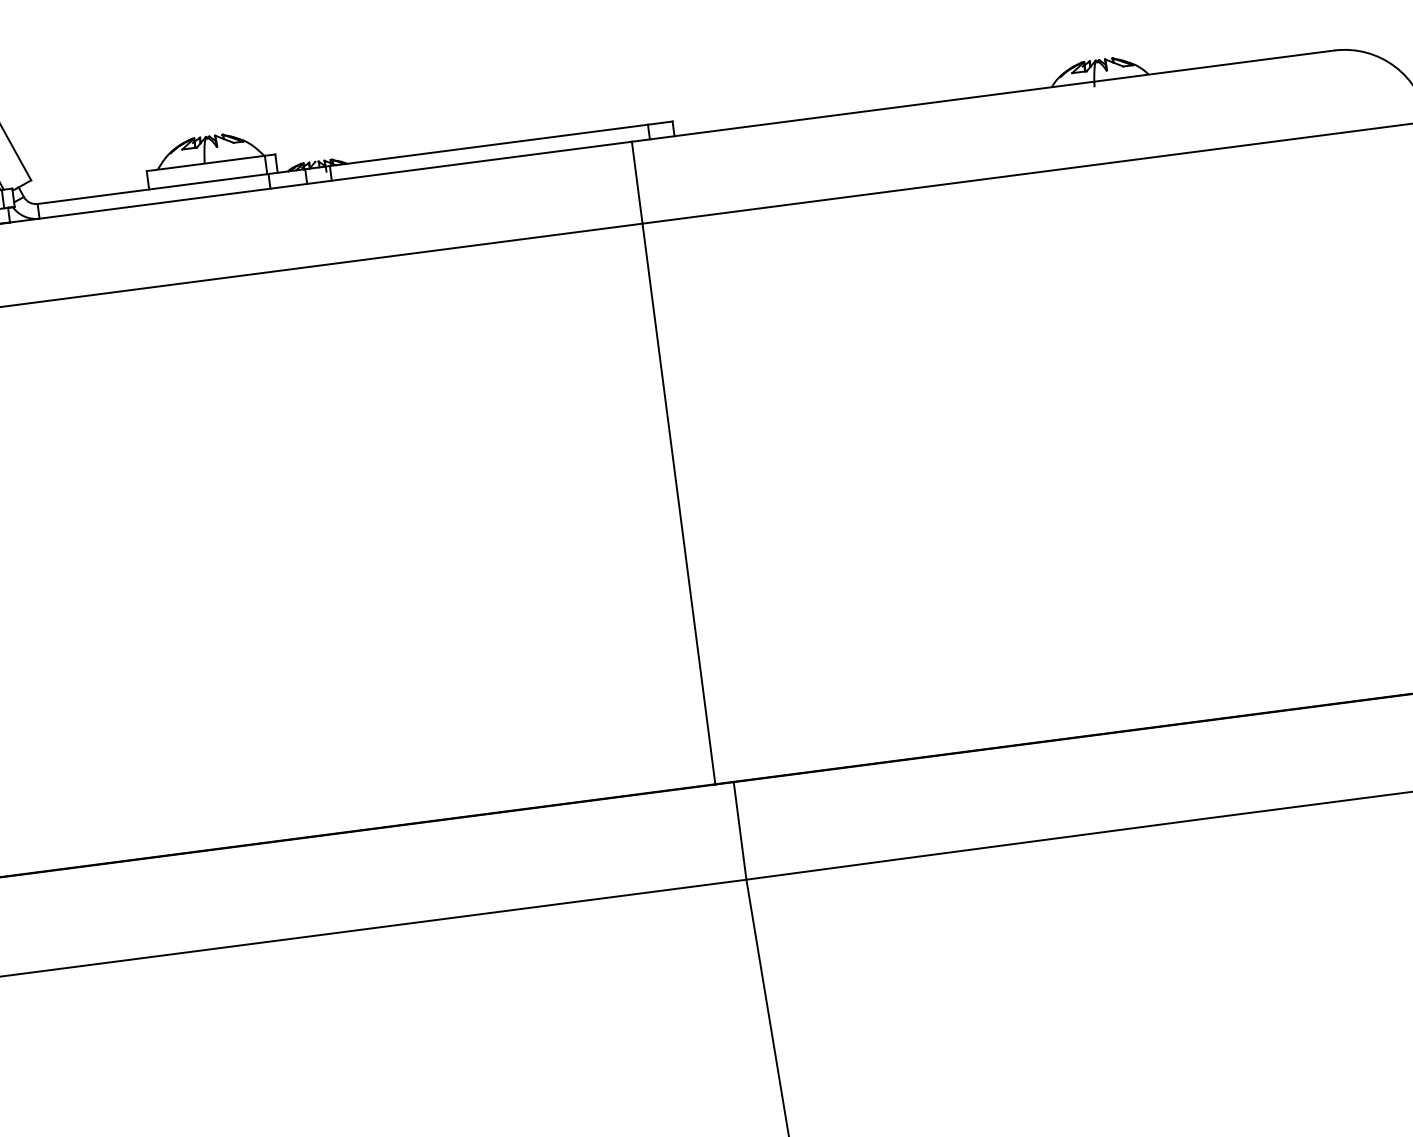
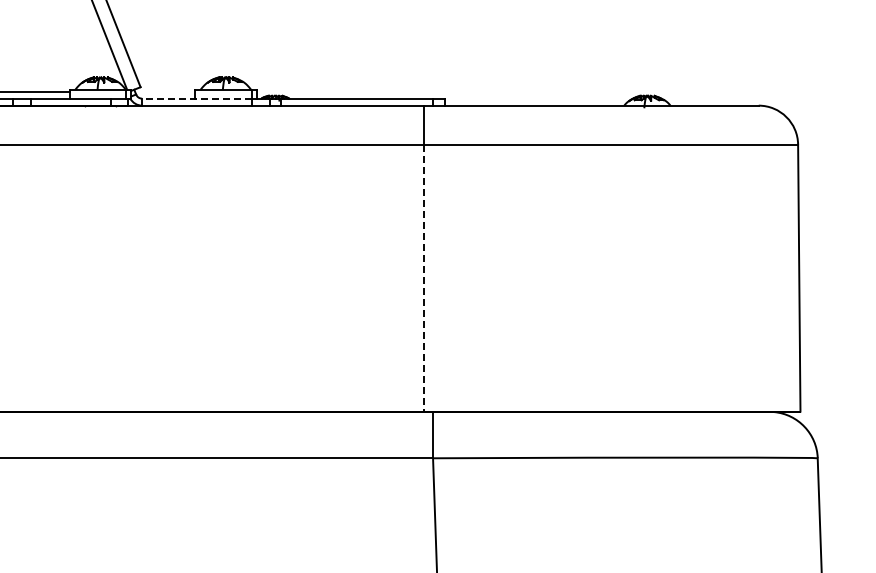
line: (153, 188) -> (197, 98), solid -> dashed
line: (679, 504) -> (424, 278), solid -> dashed

